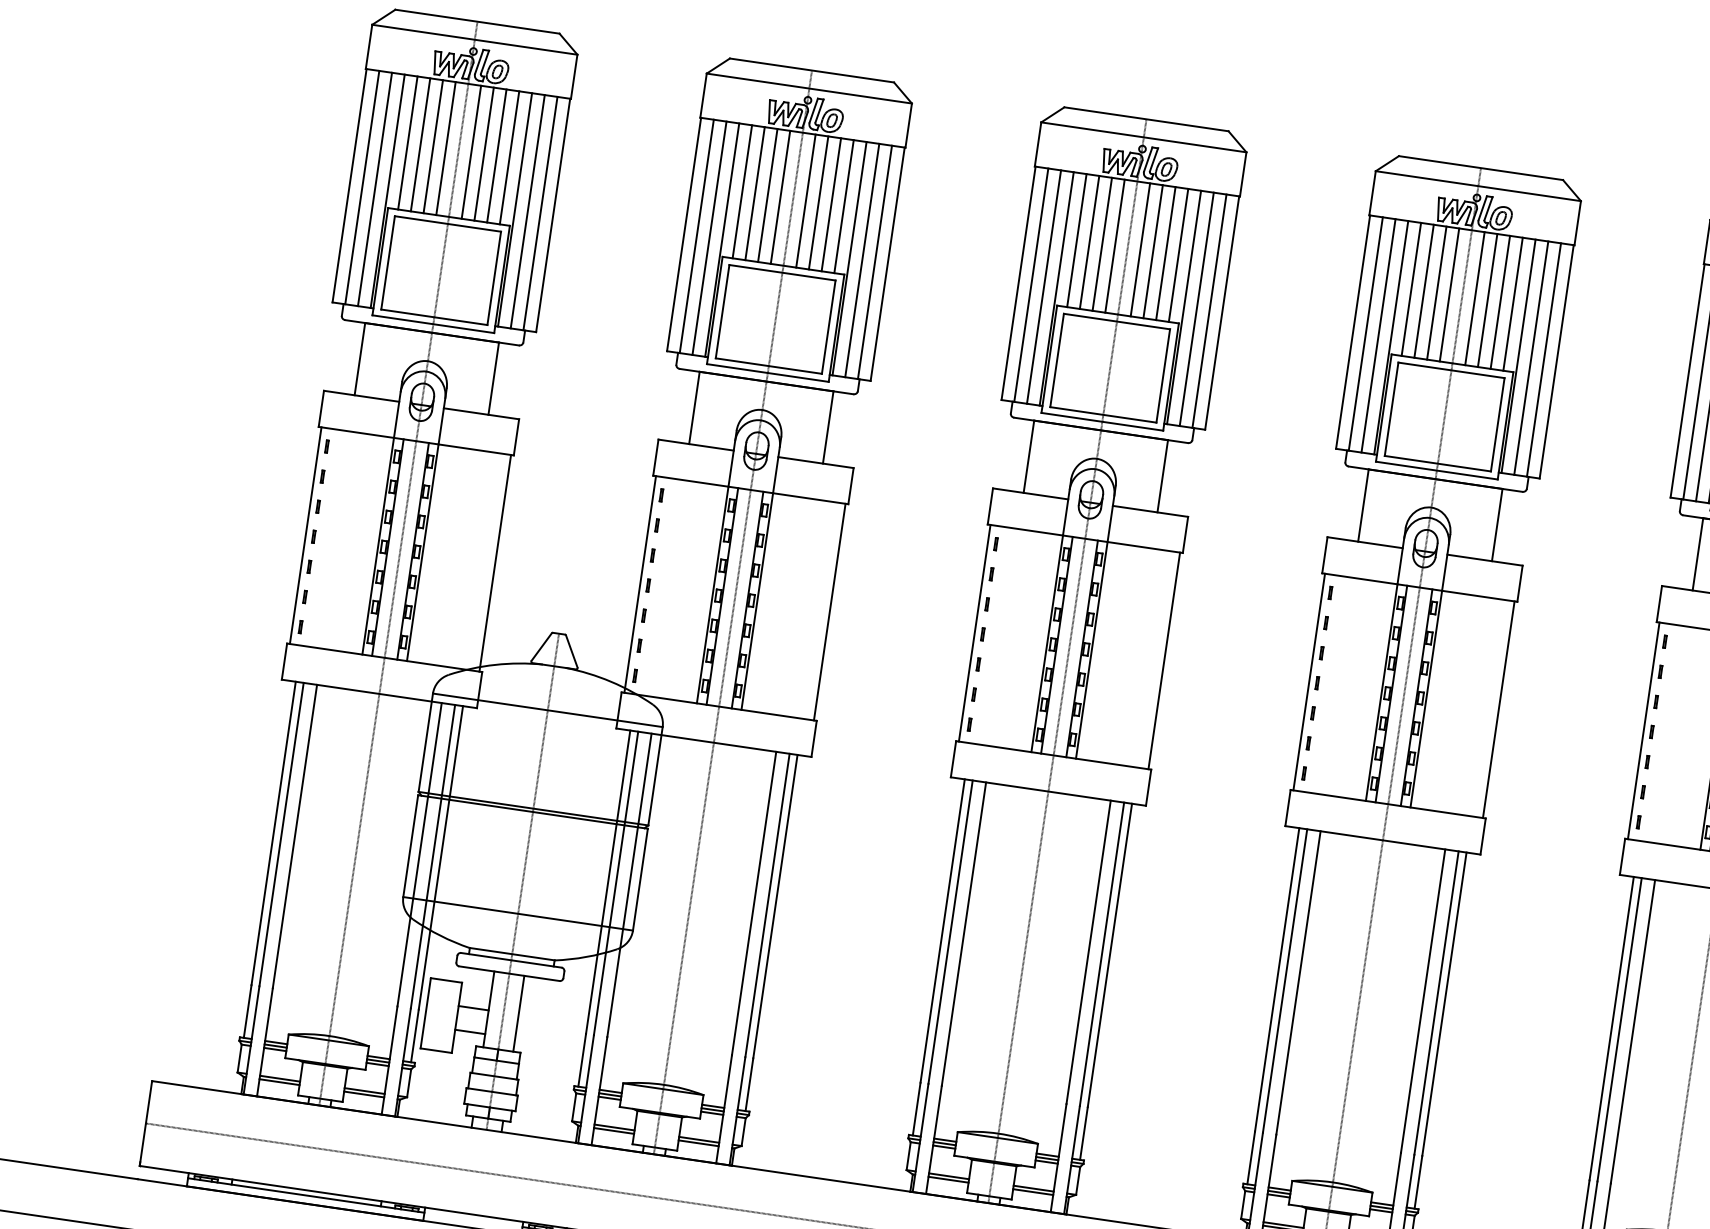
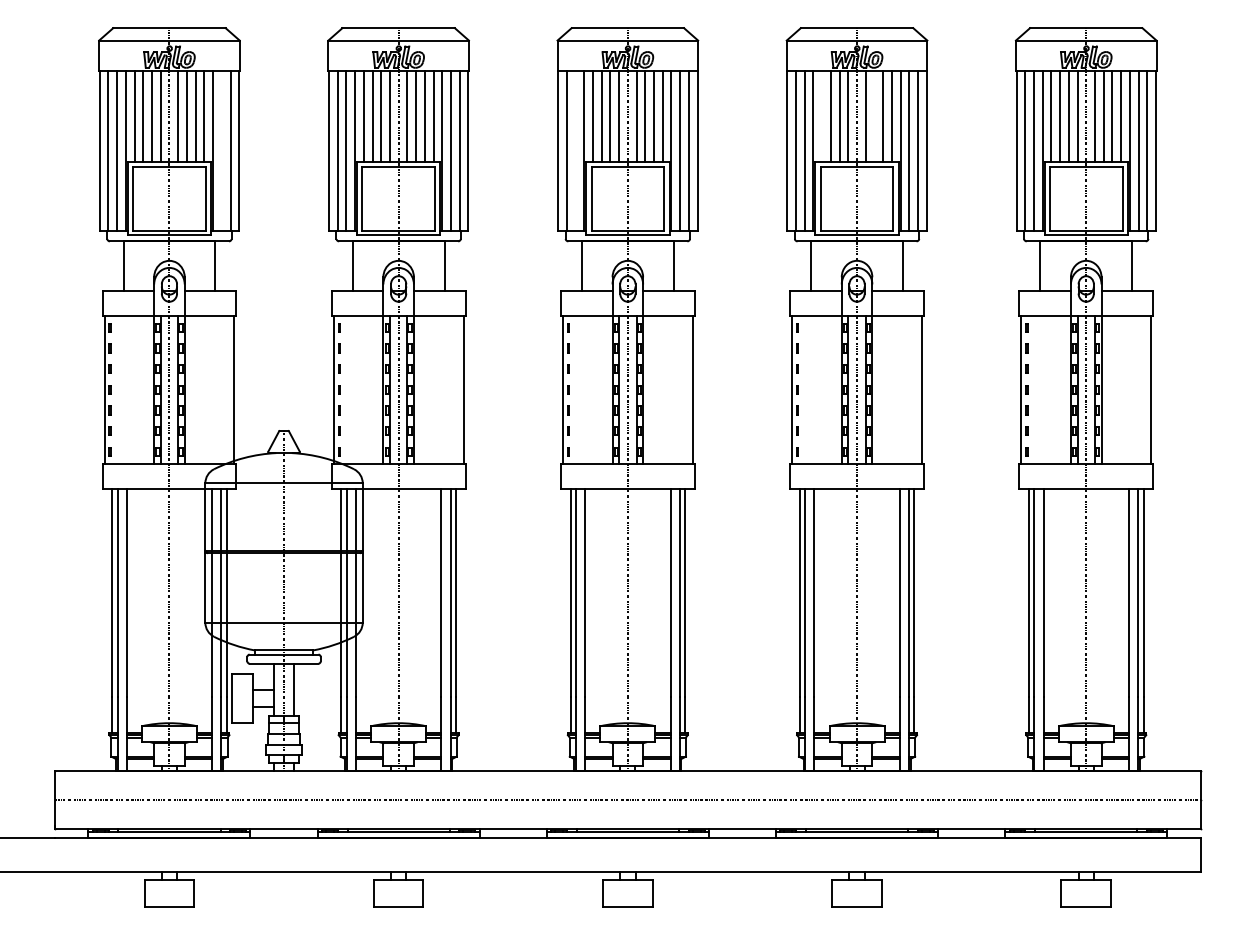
line: (527, 211) -> (221, 150), removed
line: (1044, 286) -> (575, 150), removed
line: (1411, 288) -> (822, 115), removed
line: (1487, 299) -> (874, 115), removed

